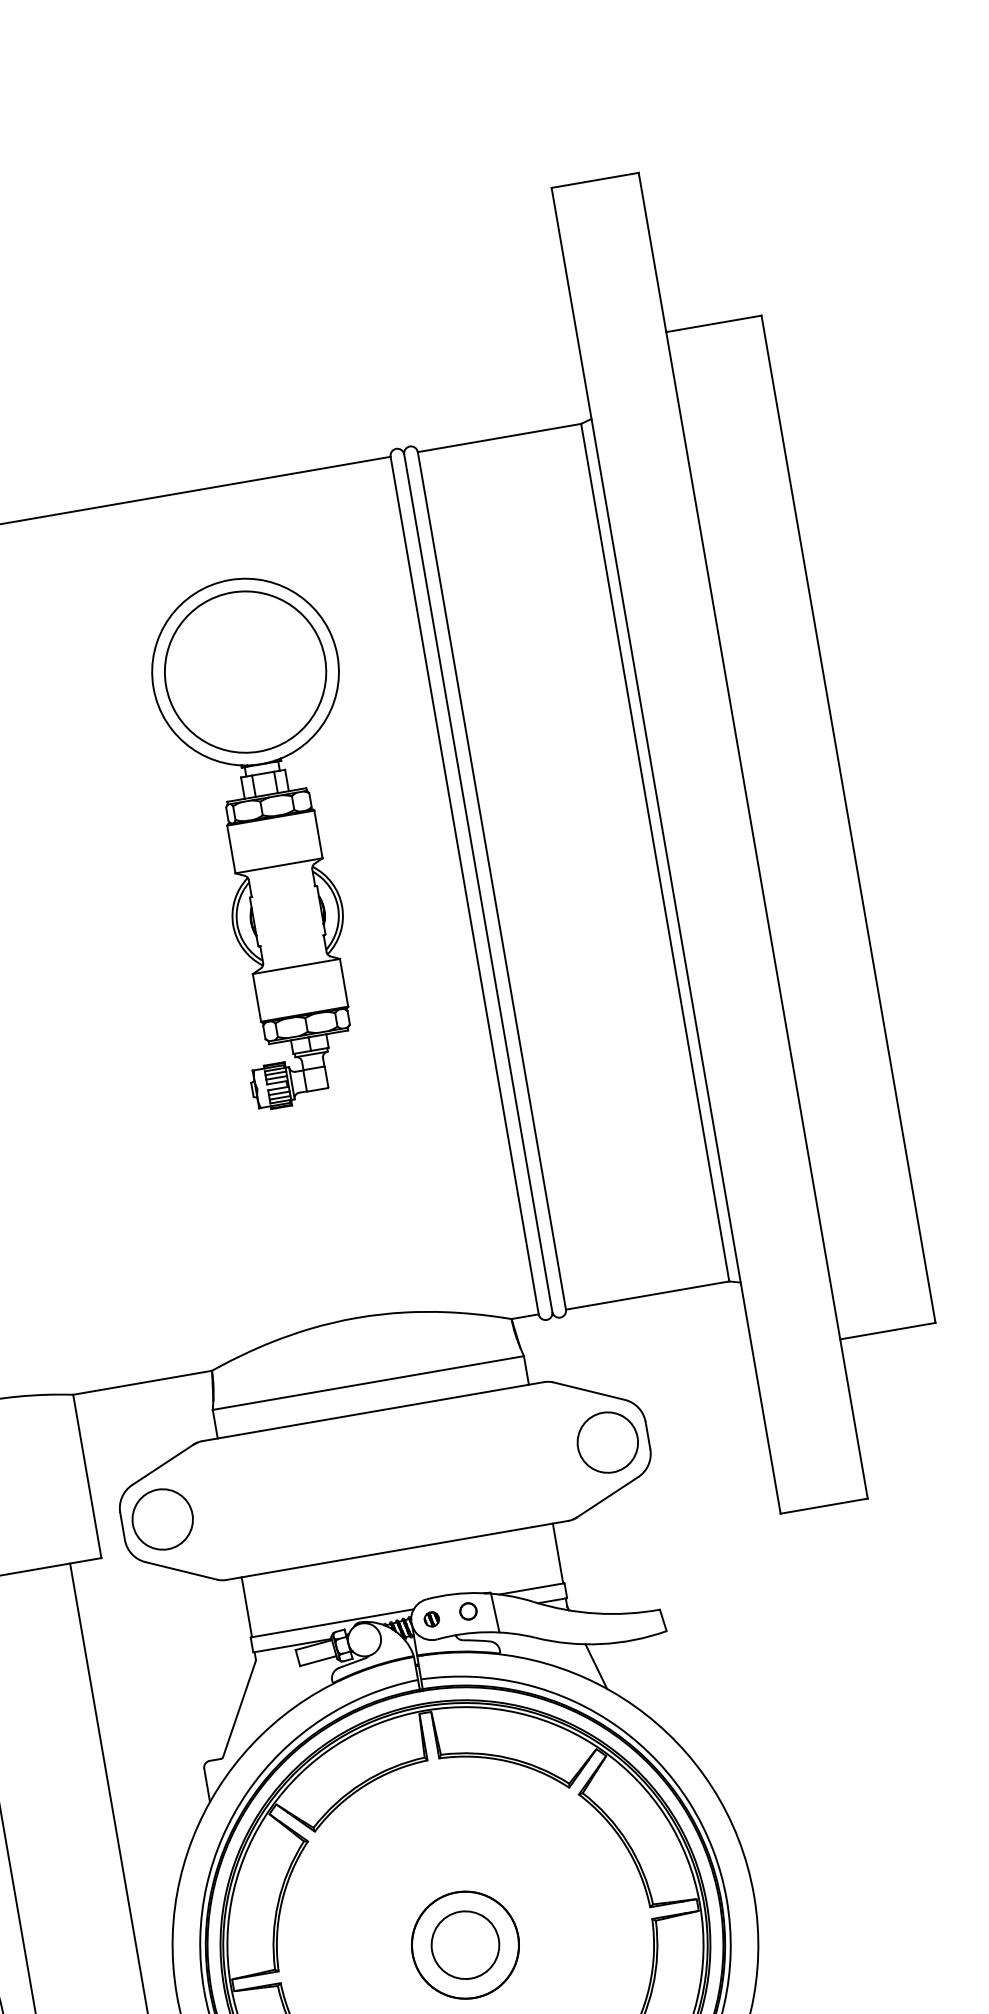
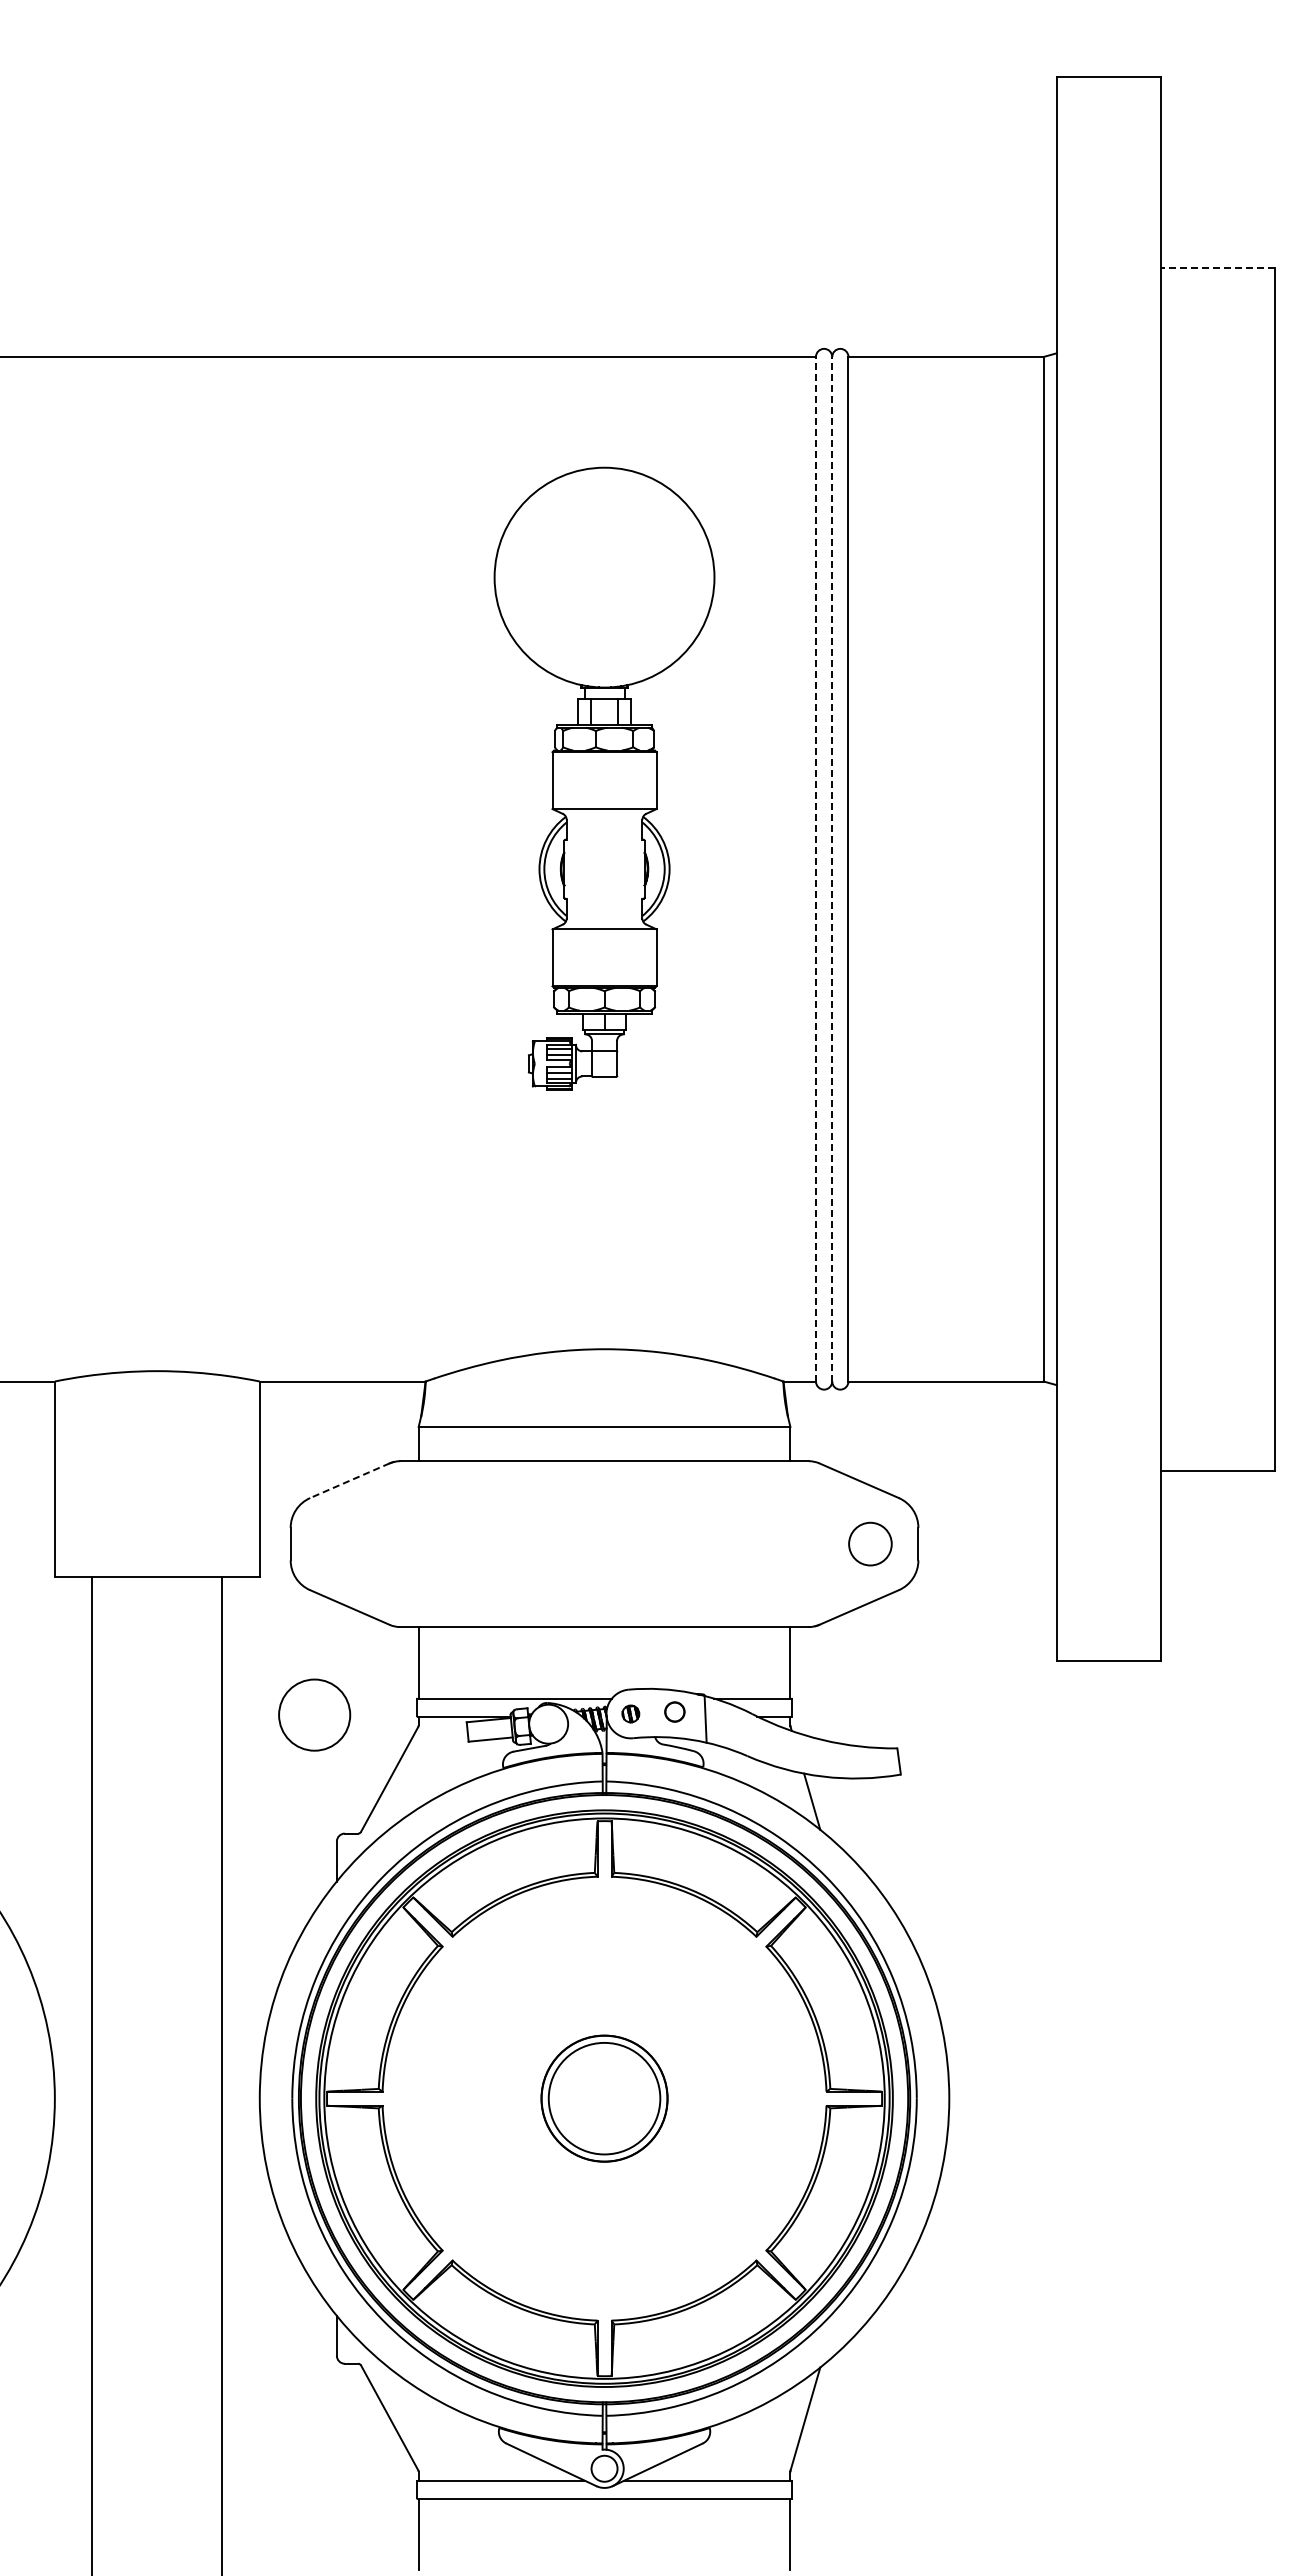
line: (713, 323) -> (1217, 267), solid -> dashed
circle: (245, 671) -> (604, 577), removed
line: (478, 882) -> (832, 868), solid -> dashed
line: (464, 885) -> (815, 868), solid -> dashed
circle: (607, 1442) -> (870, 1543), size x0.6
line: (162, 1464) -> (349, 1480), solid -> dashed
circle: (162, 1518) -> (314, 1714), moved
circle: (465, 1945) -> (604, 2098), size x1.4

